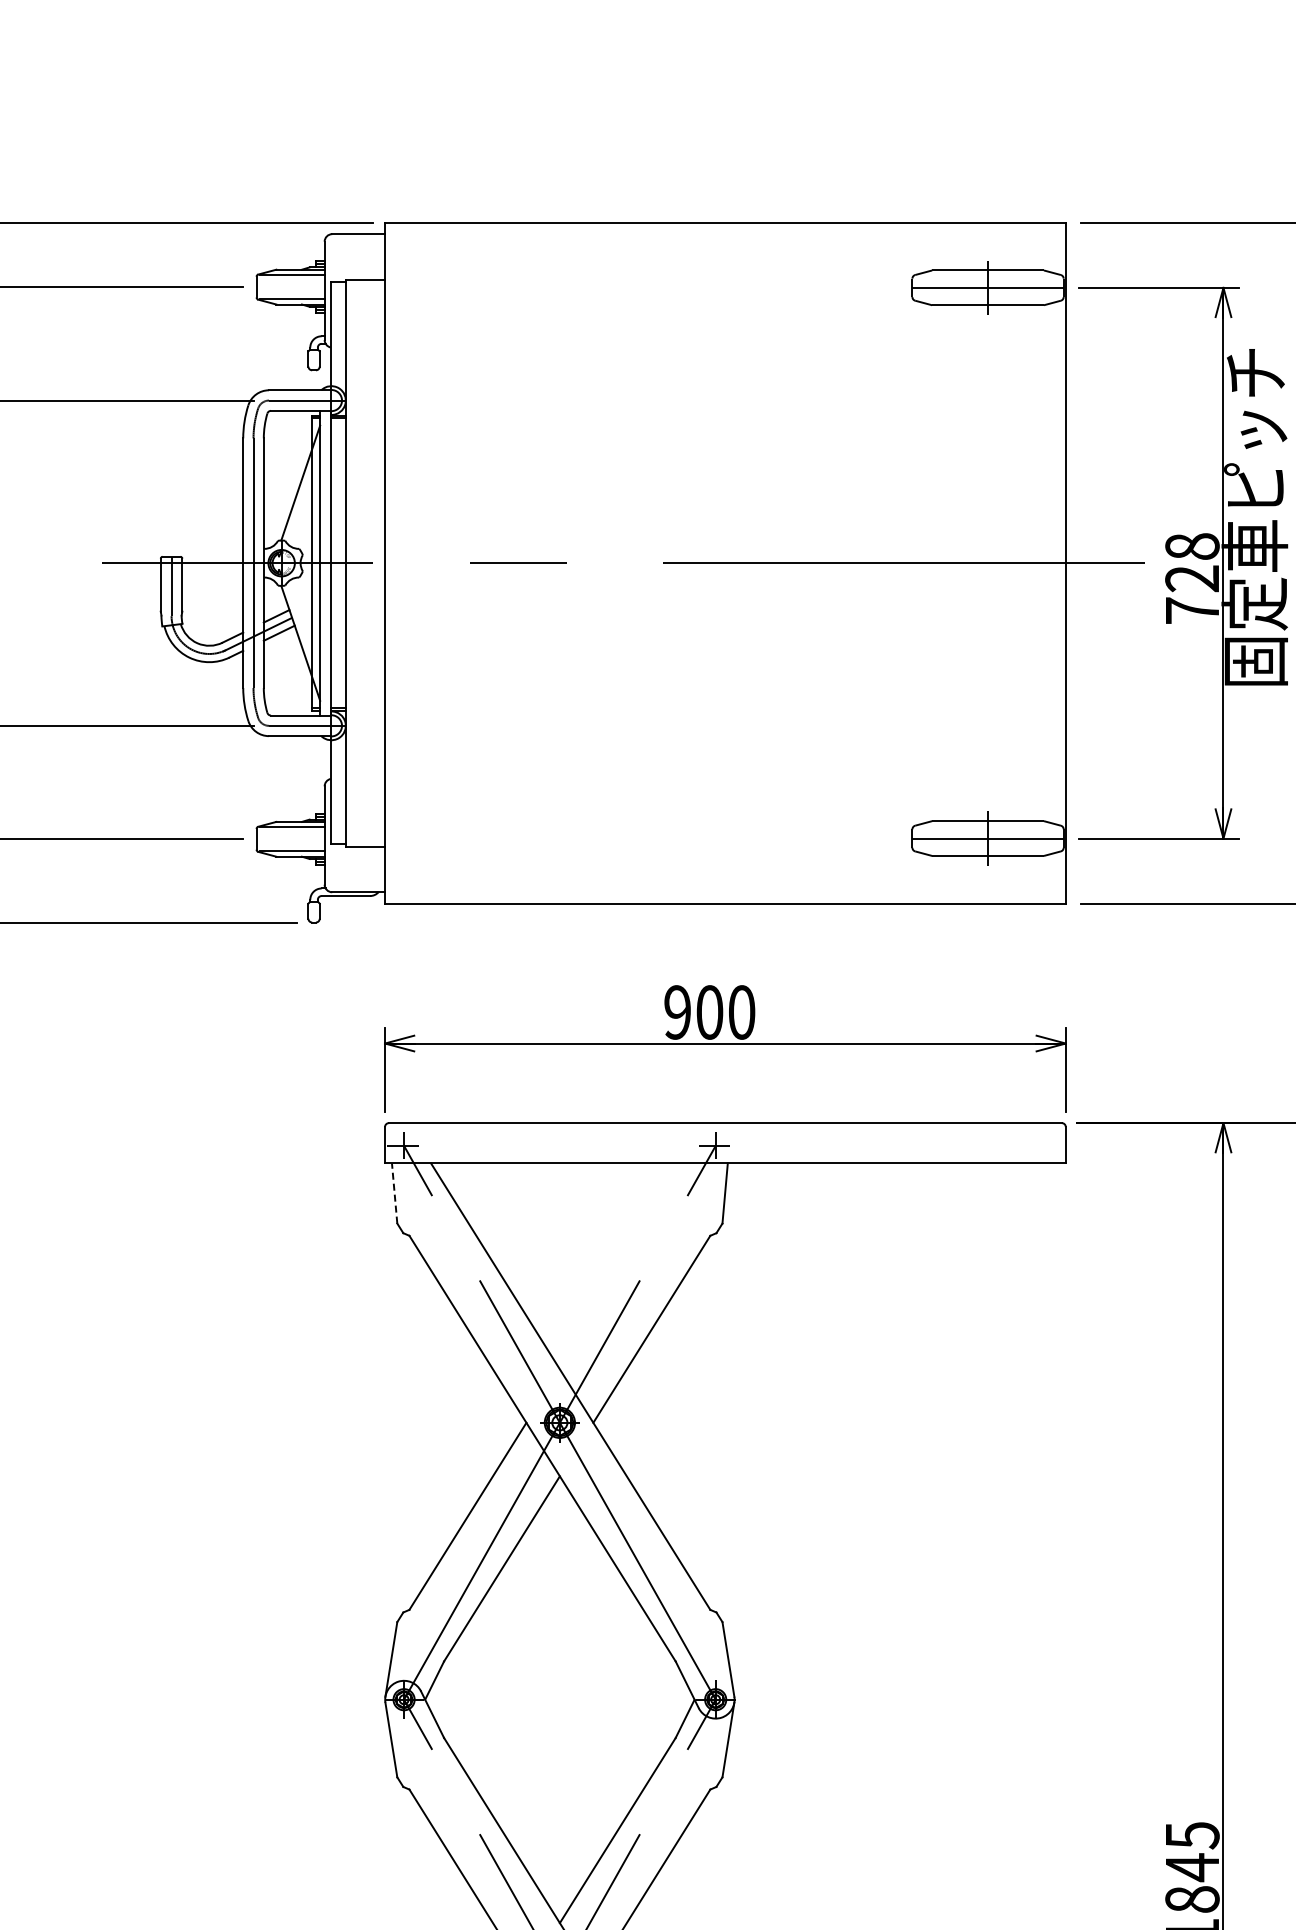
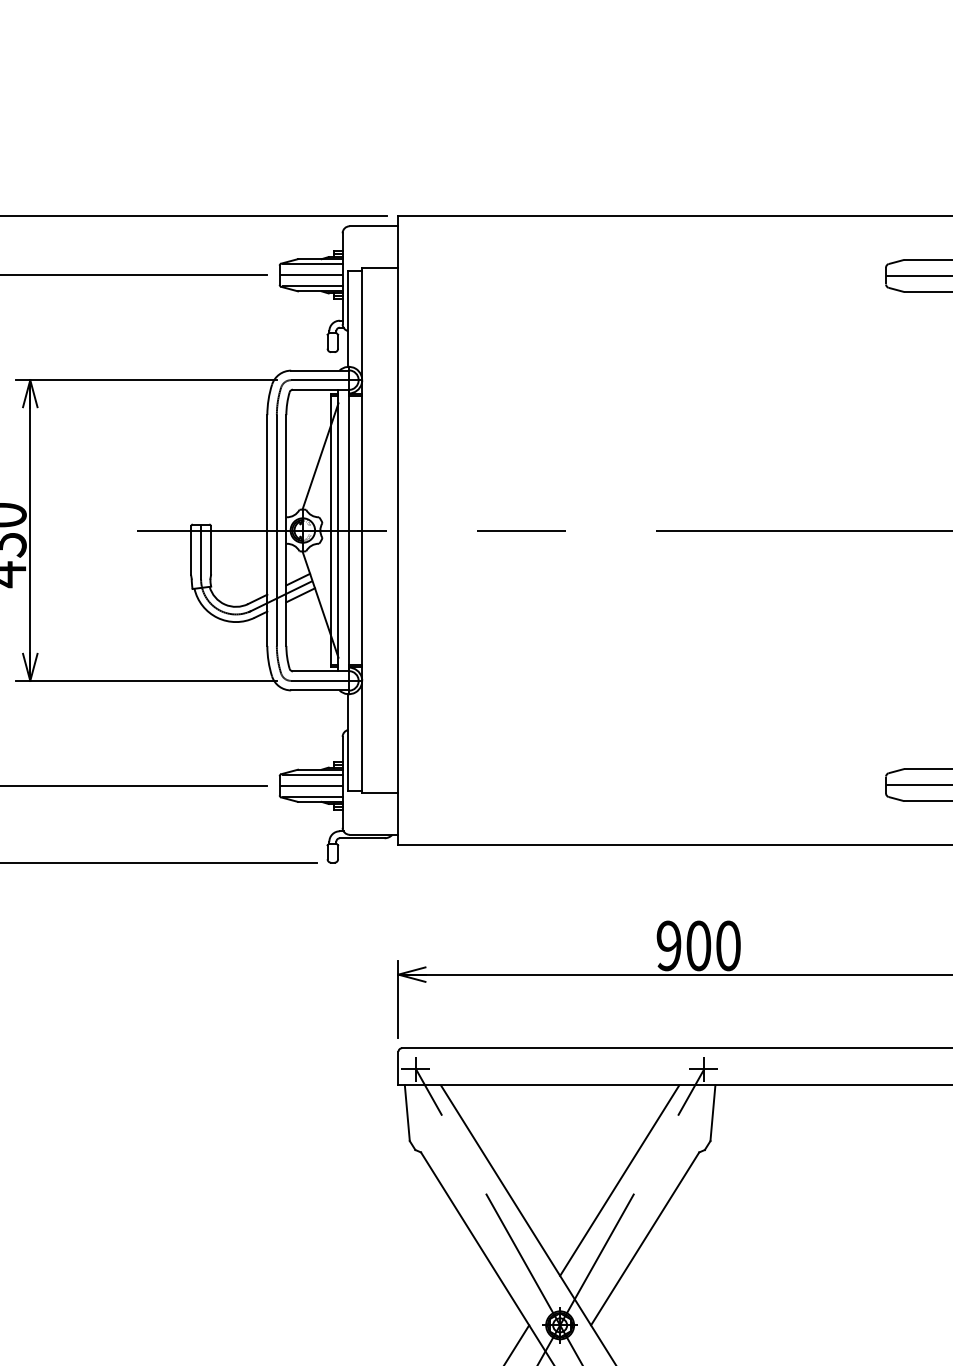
line: (290, 287) -> (311, 275), added
line: (290, 839) -> (311, 785), added
line: (394, 1192) -> (407, 1112), dashed -> solid
line: (623, 1266) -> (618, 1180), added

